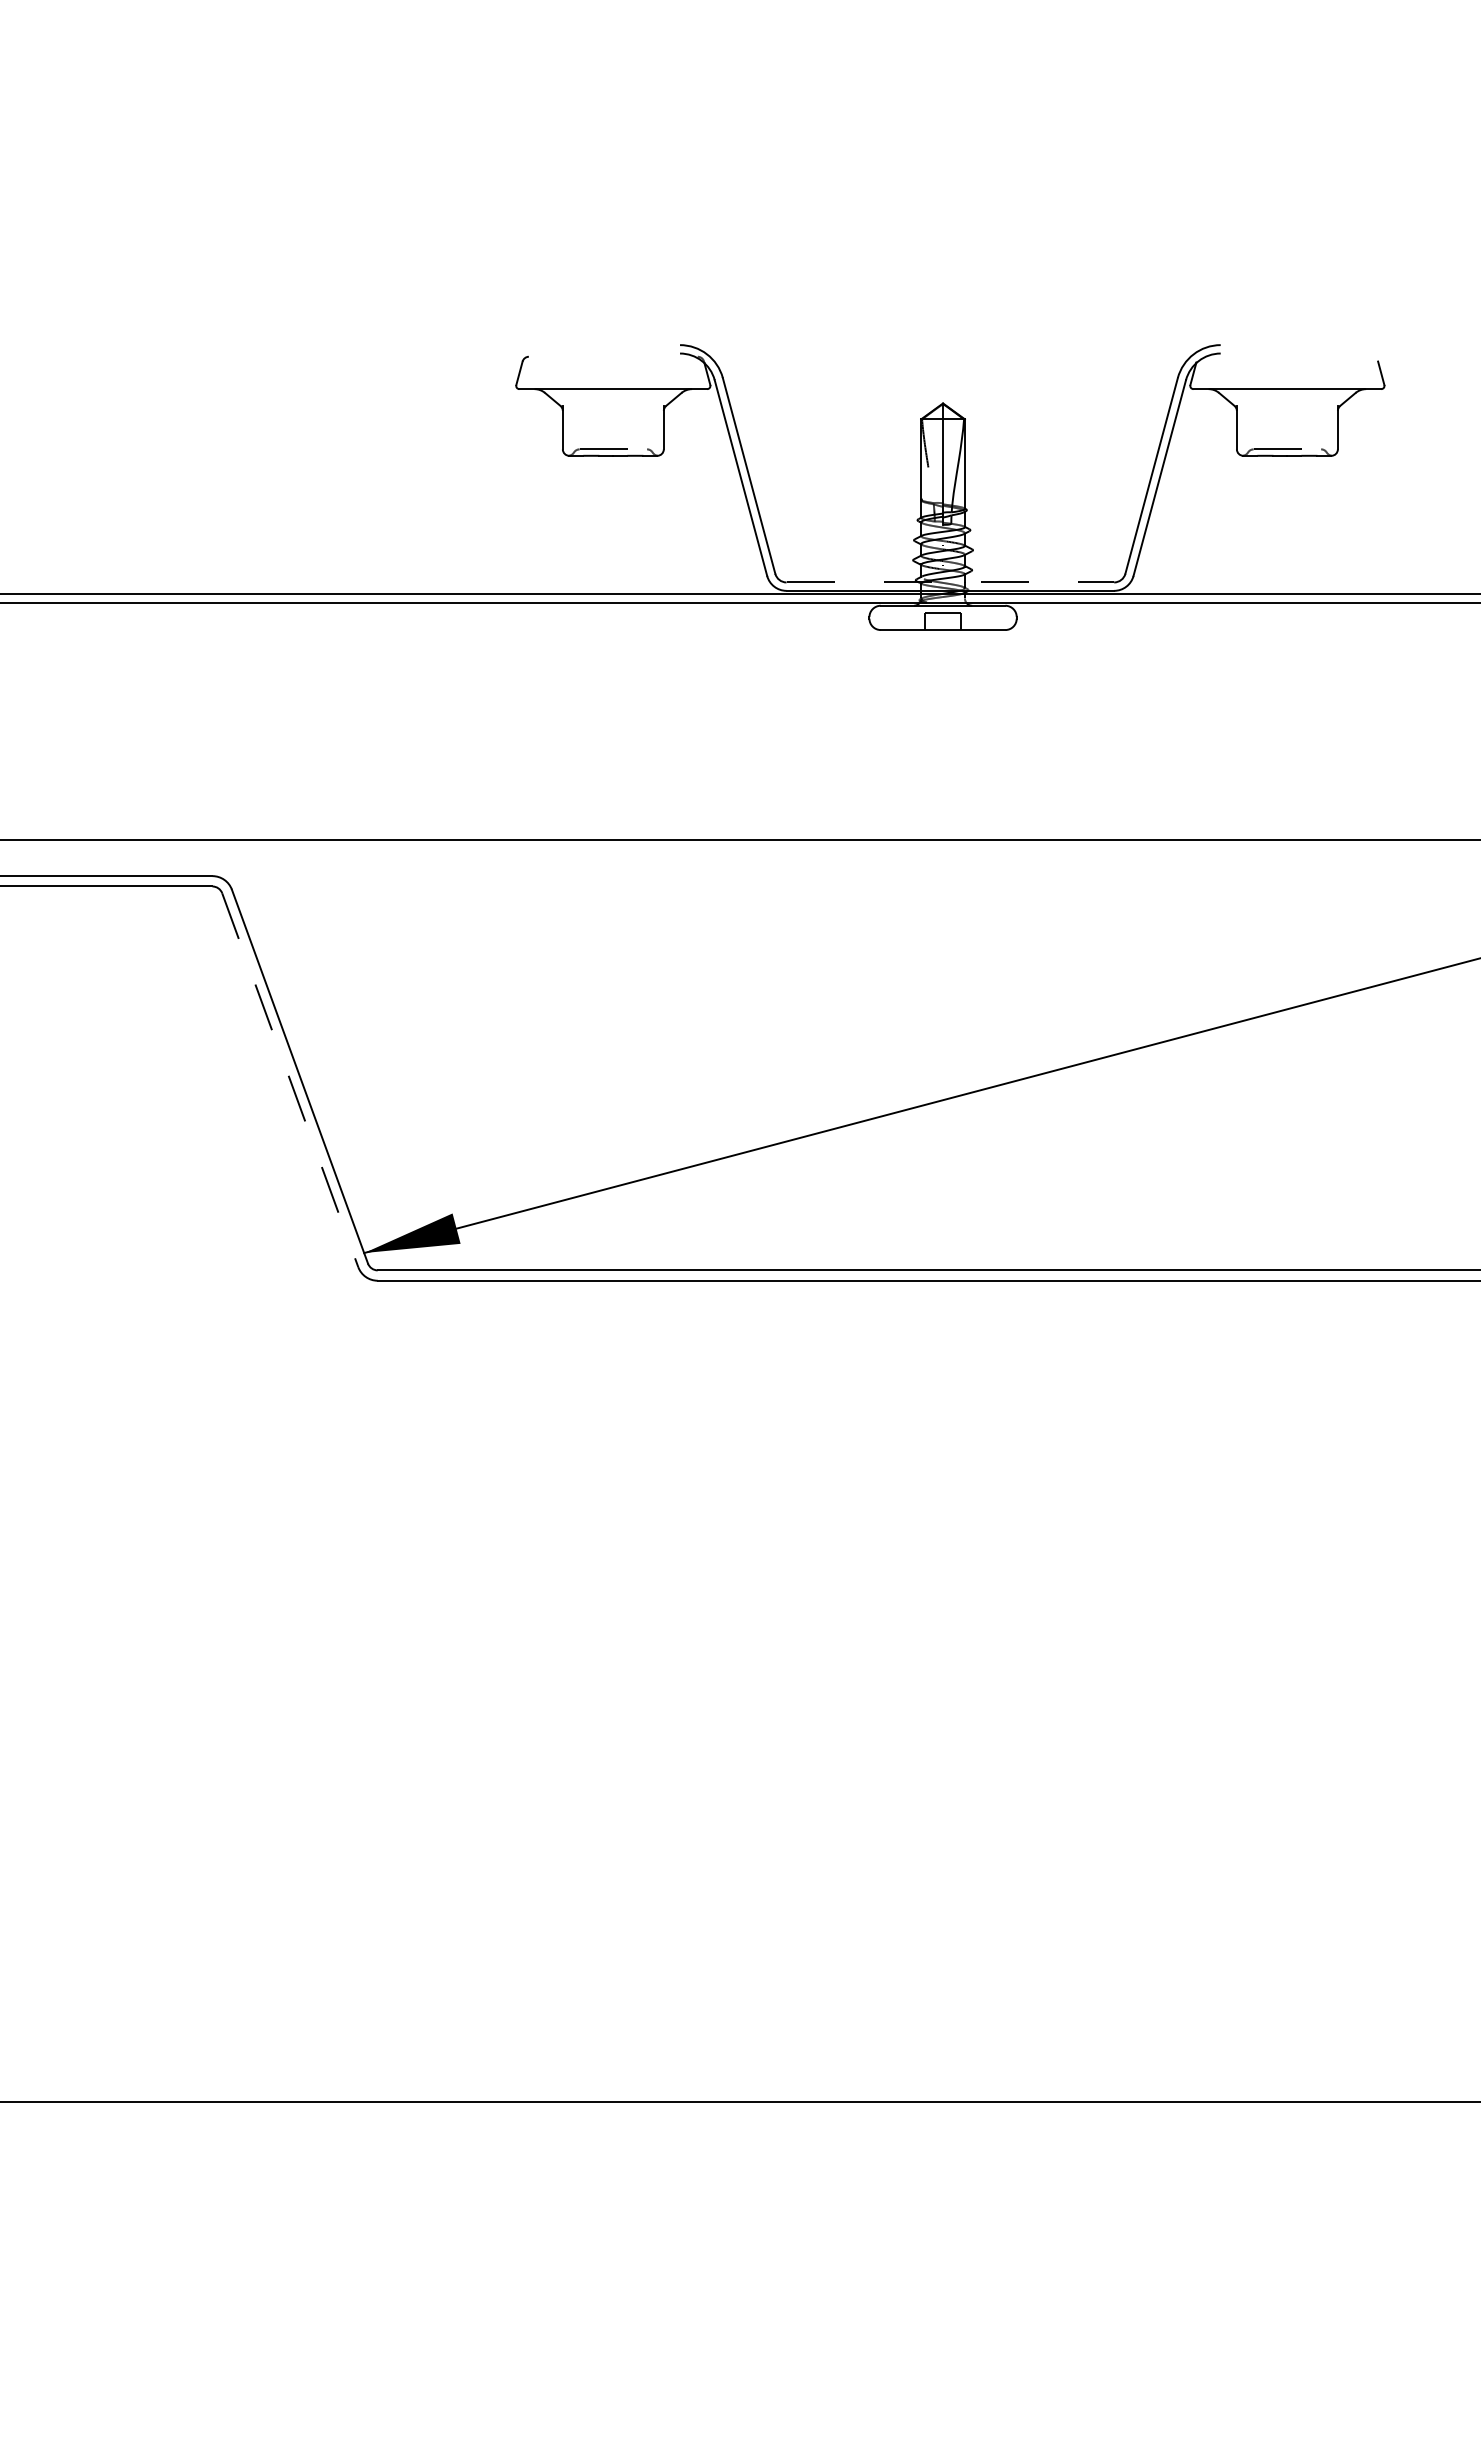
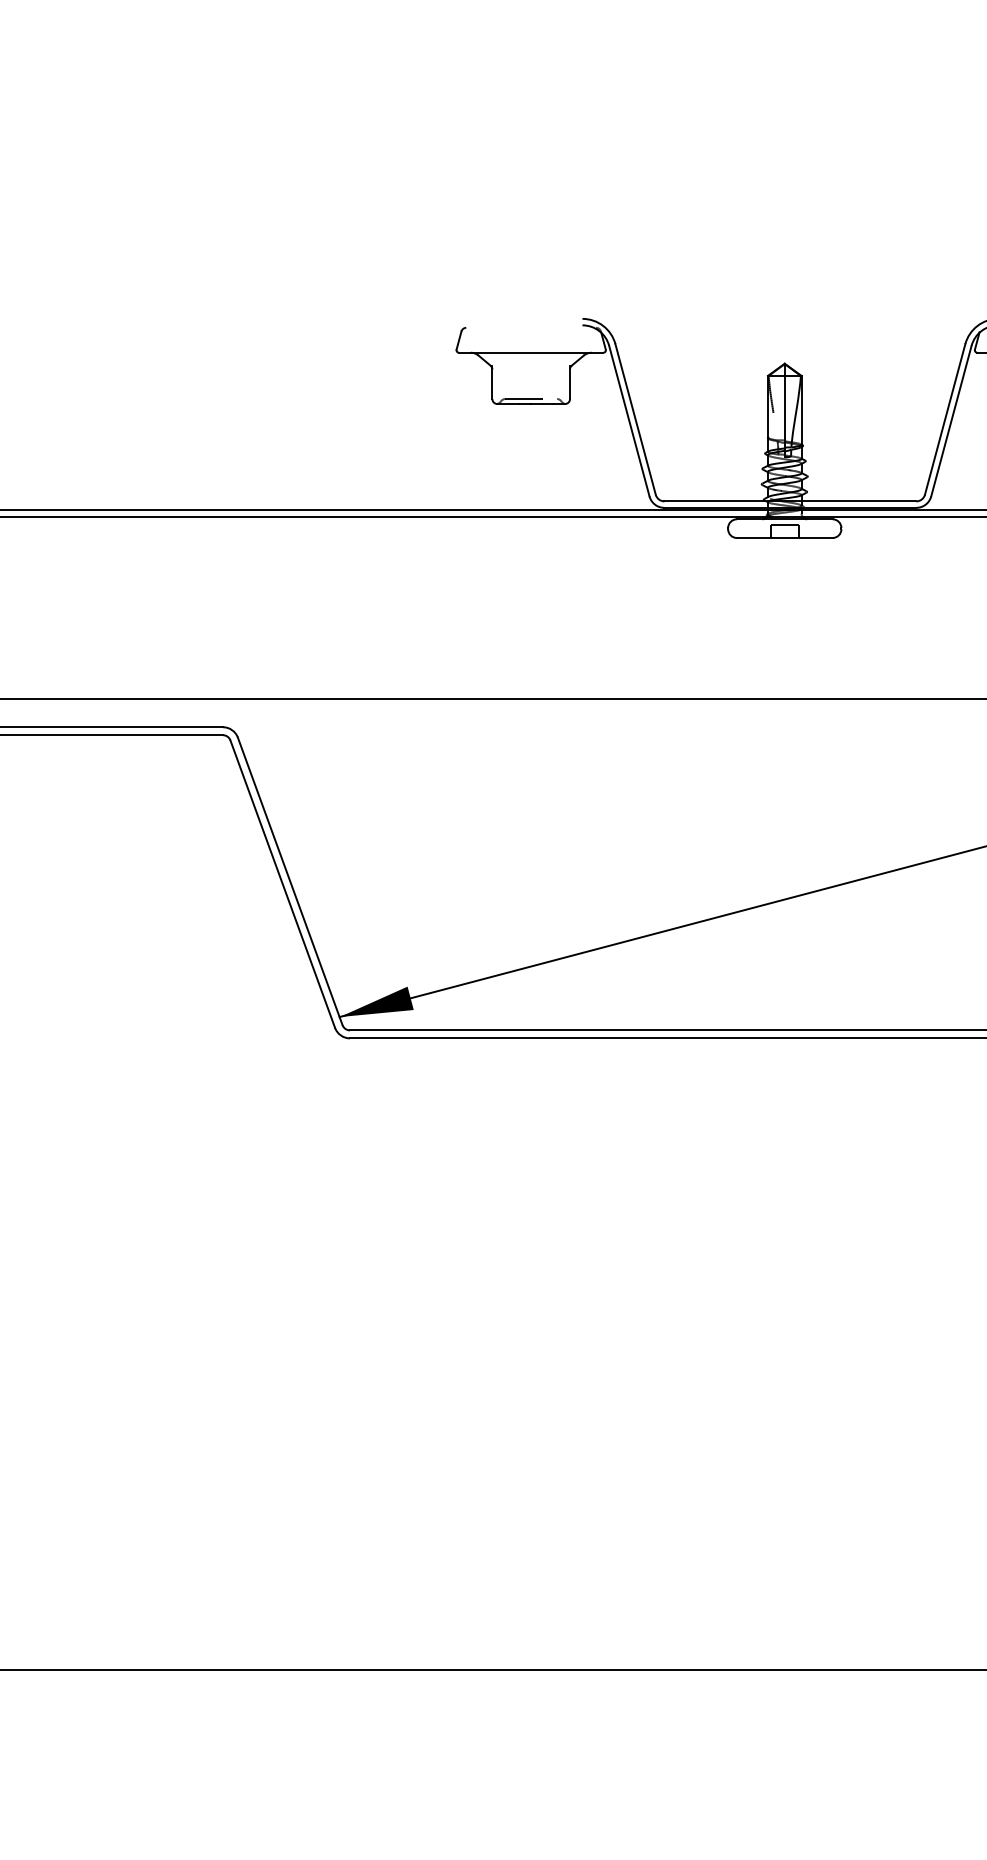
line: (950, 582) -> (790, 501), dashed -> solid
line: (290, 1080) -> (282, 884), dashed -> solid

